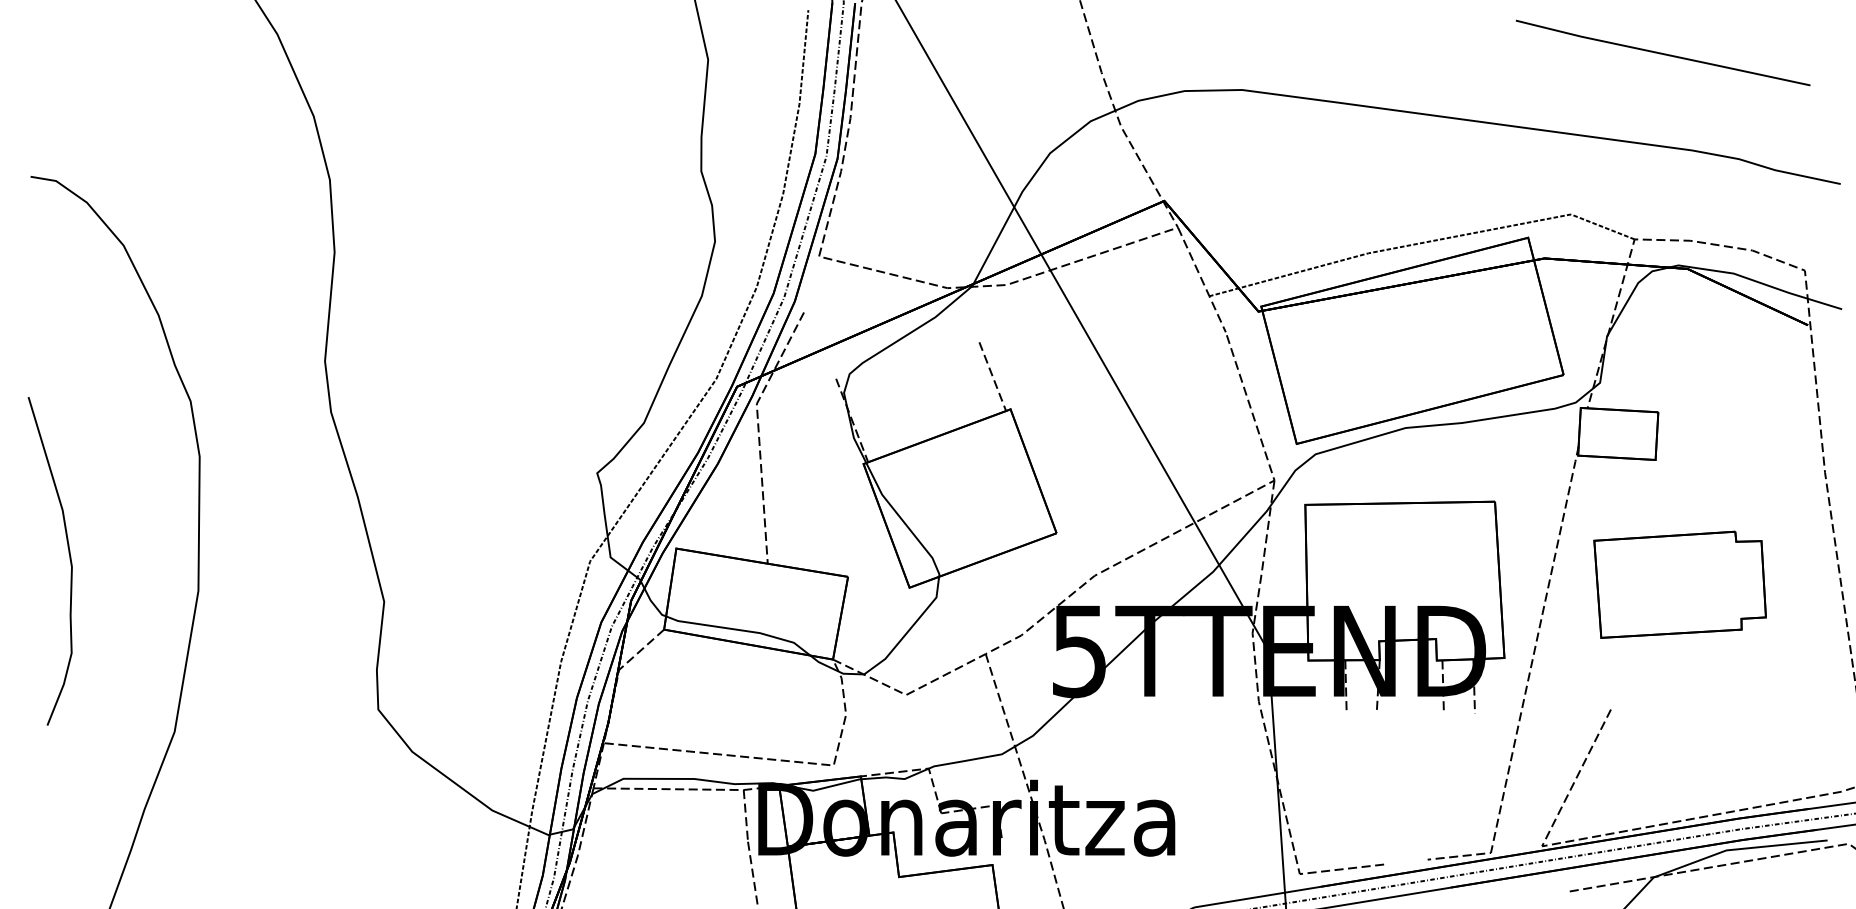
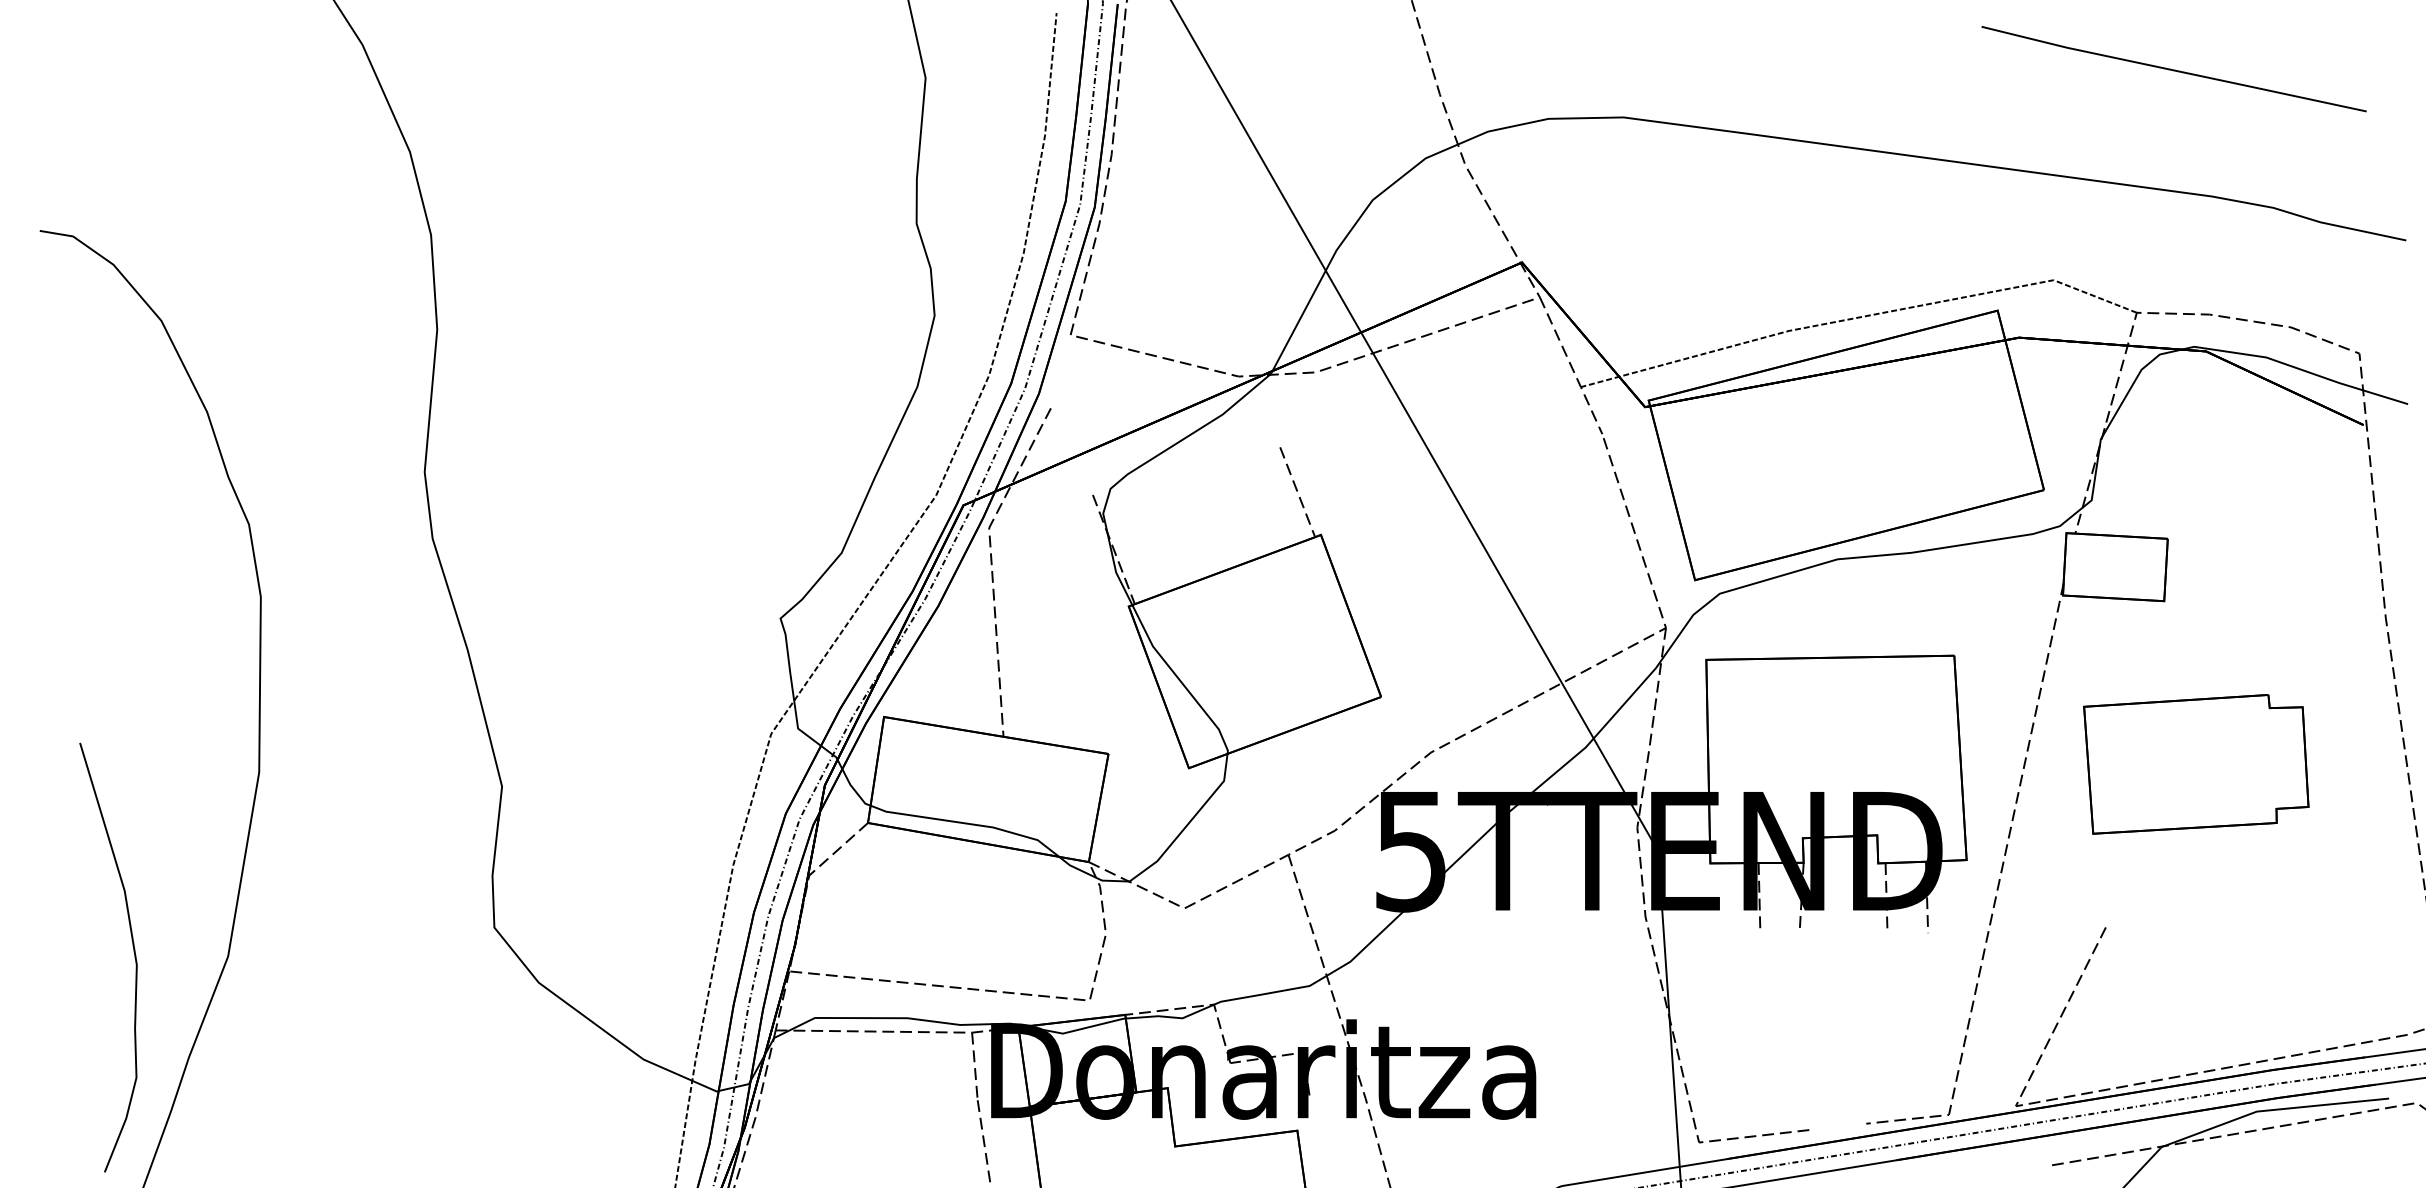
curve: (69, 557) -> (133, 952), moved

